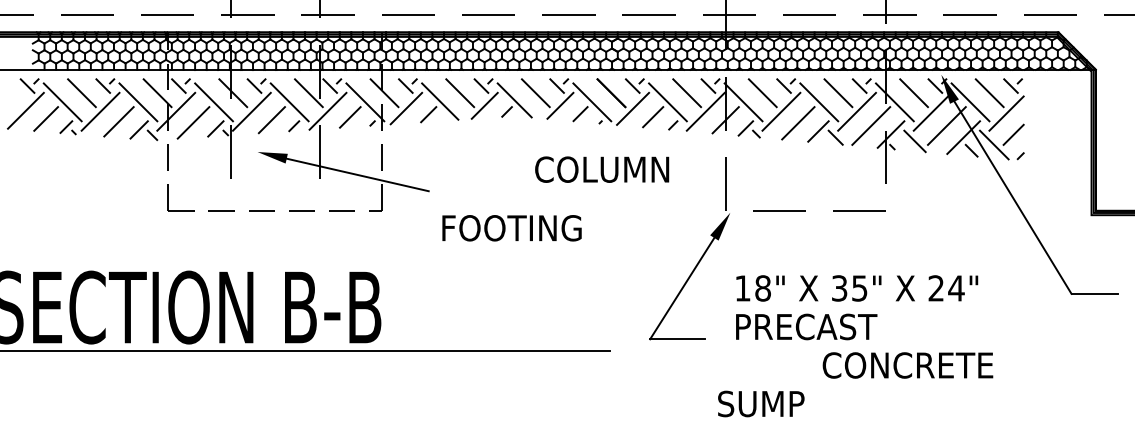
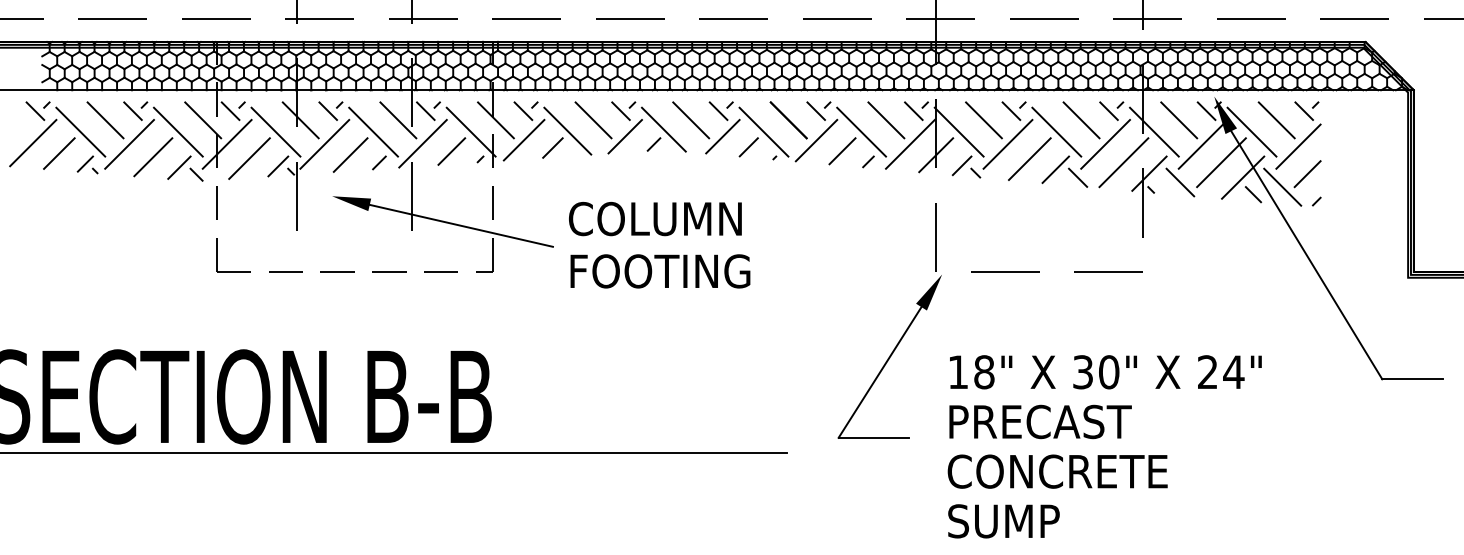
text: (602, 169) -> (655, 218), moved
text: (511, 228) -> (659, 271), moved
text: (859, 288) -> (1108, 372), 35" -> 30"
text: (907, 365) -> (1057, 471), moved
text: (761, 403) -> (1004, 520), moved

